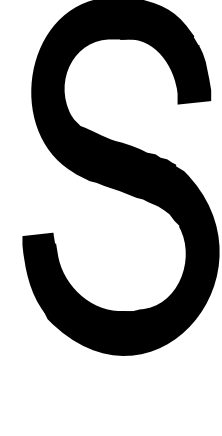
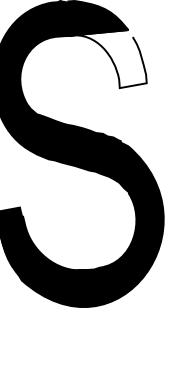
fill: (165, 69) -> (106, 59), removed

